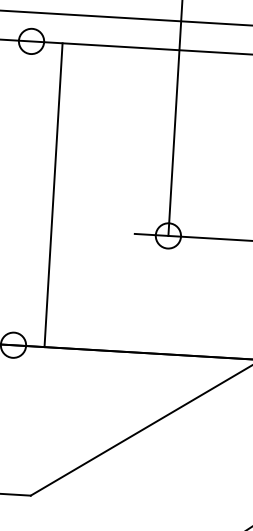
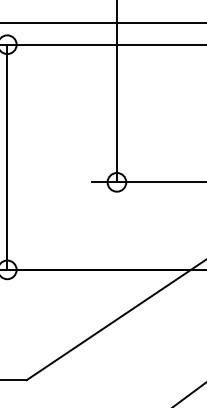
line: (53, 194) -> (7, 156), moved

